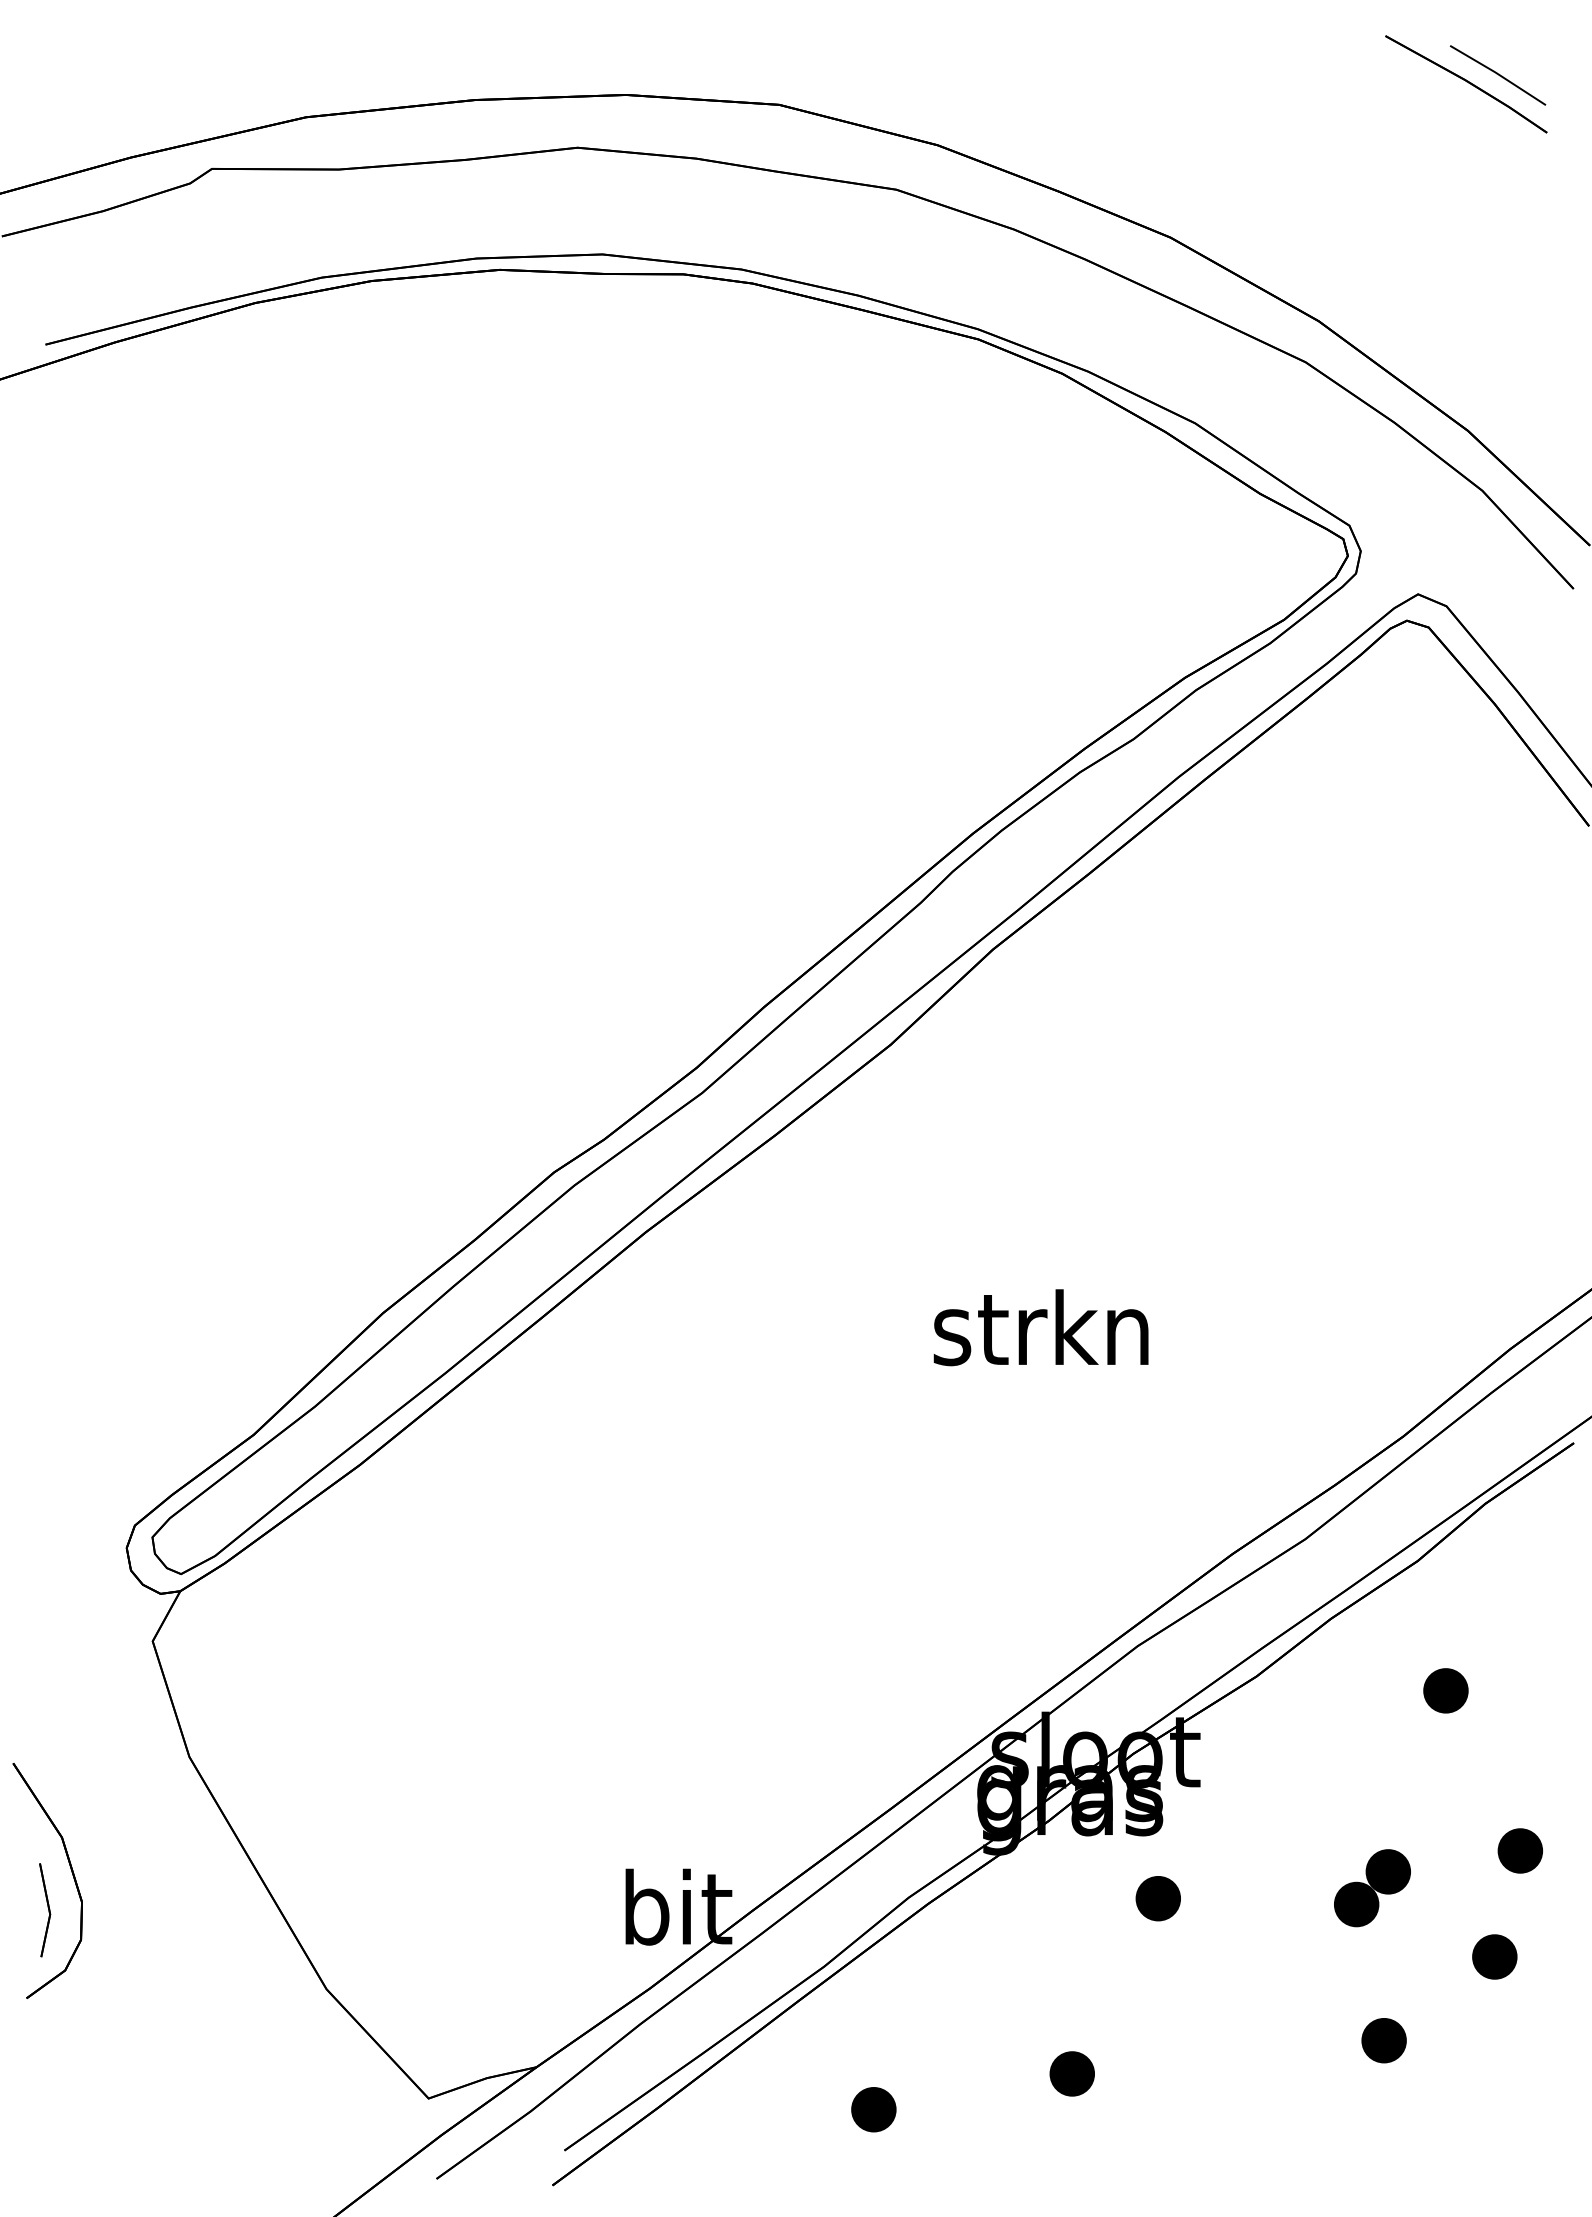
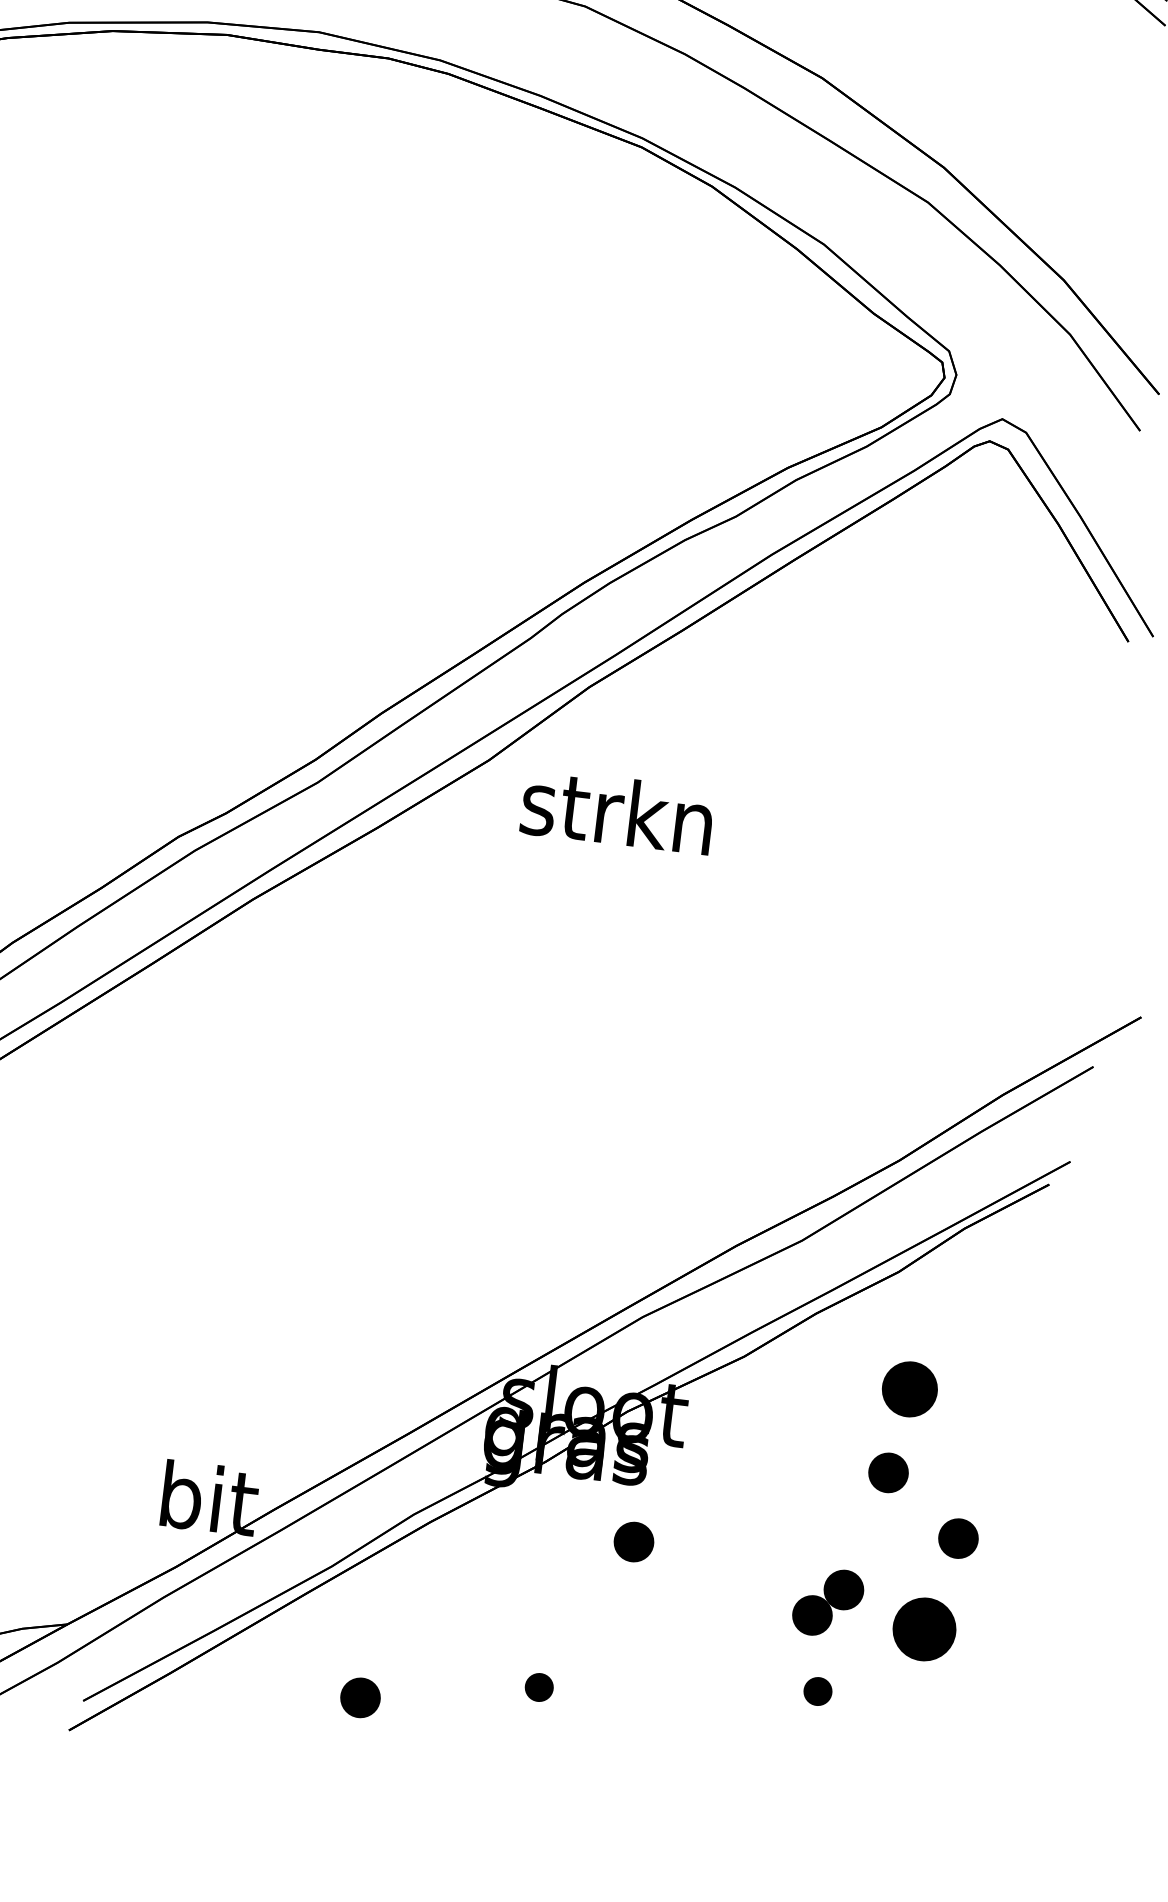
text: (1040, 1327) -> (616, 811), moved
part: (1445, 1690) -> (909, 1389), size x1.4
part: (1432, 1786) -> (887, 1472), added
part: (1372, 1888) -> (828, 1603), moved
part: (1494, 1956) -> (924, 1628), size x1.6
part: (1383, 2040) -> (817, 1691), size x0.7
part: (1071, 2073) -> (538, 1687), size x0.7

